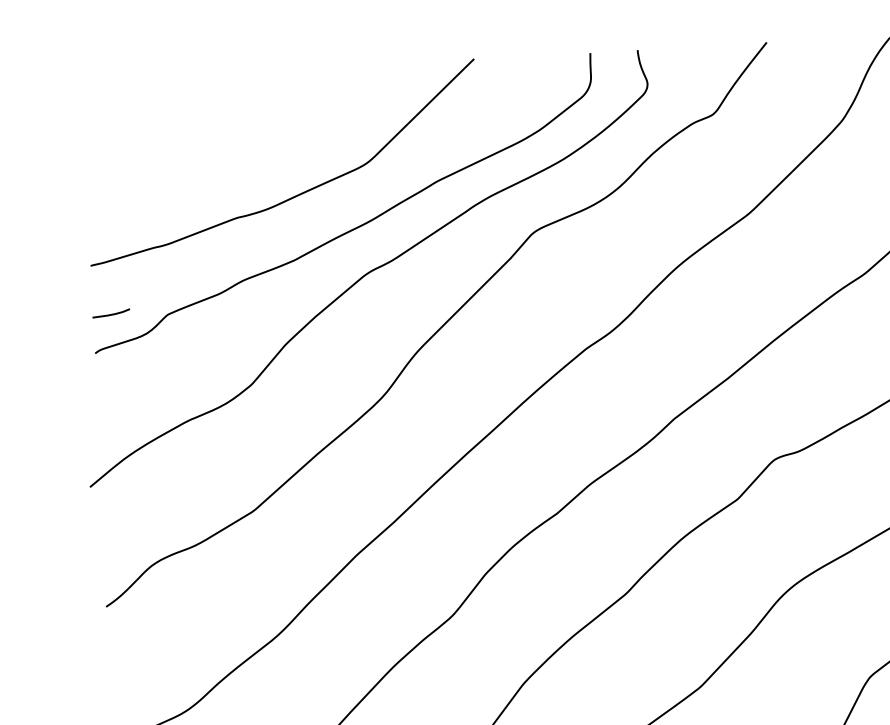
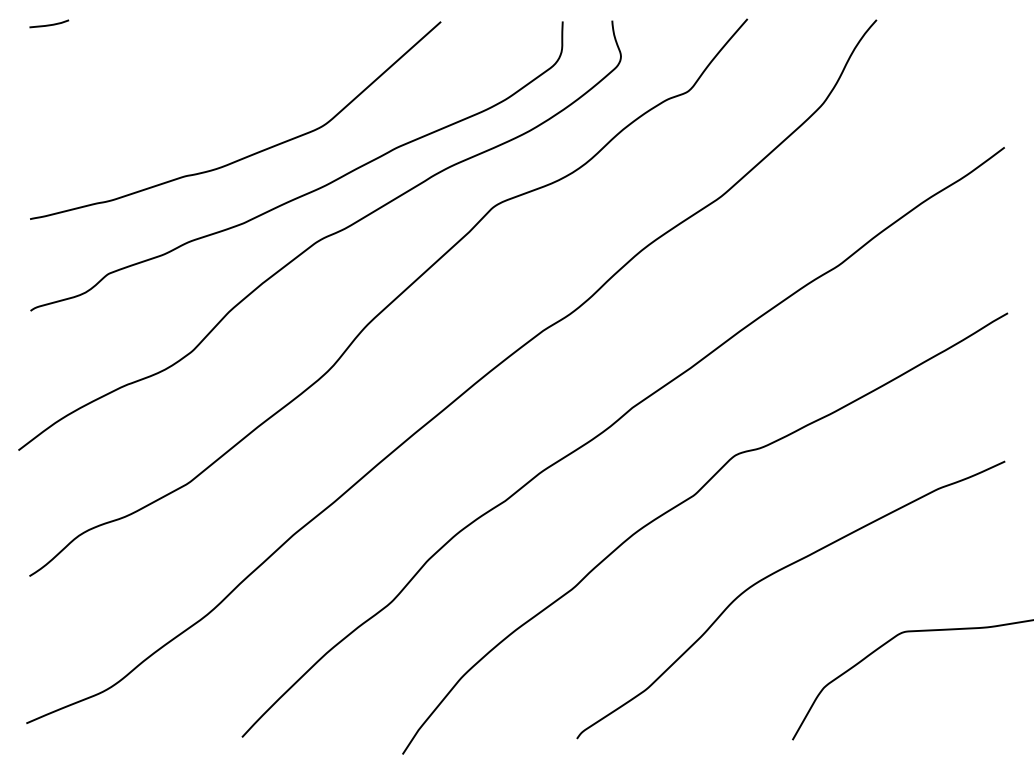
line: (111, 314) -> (49, 24), moved

